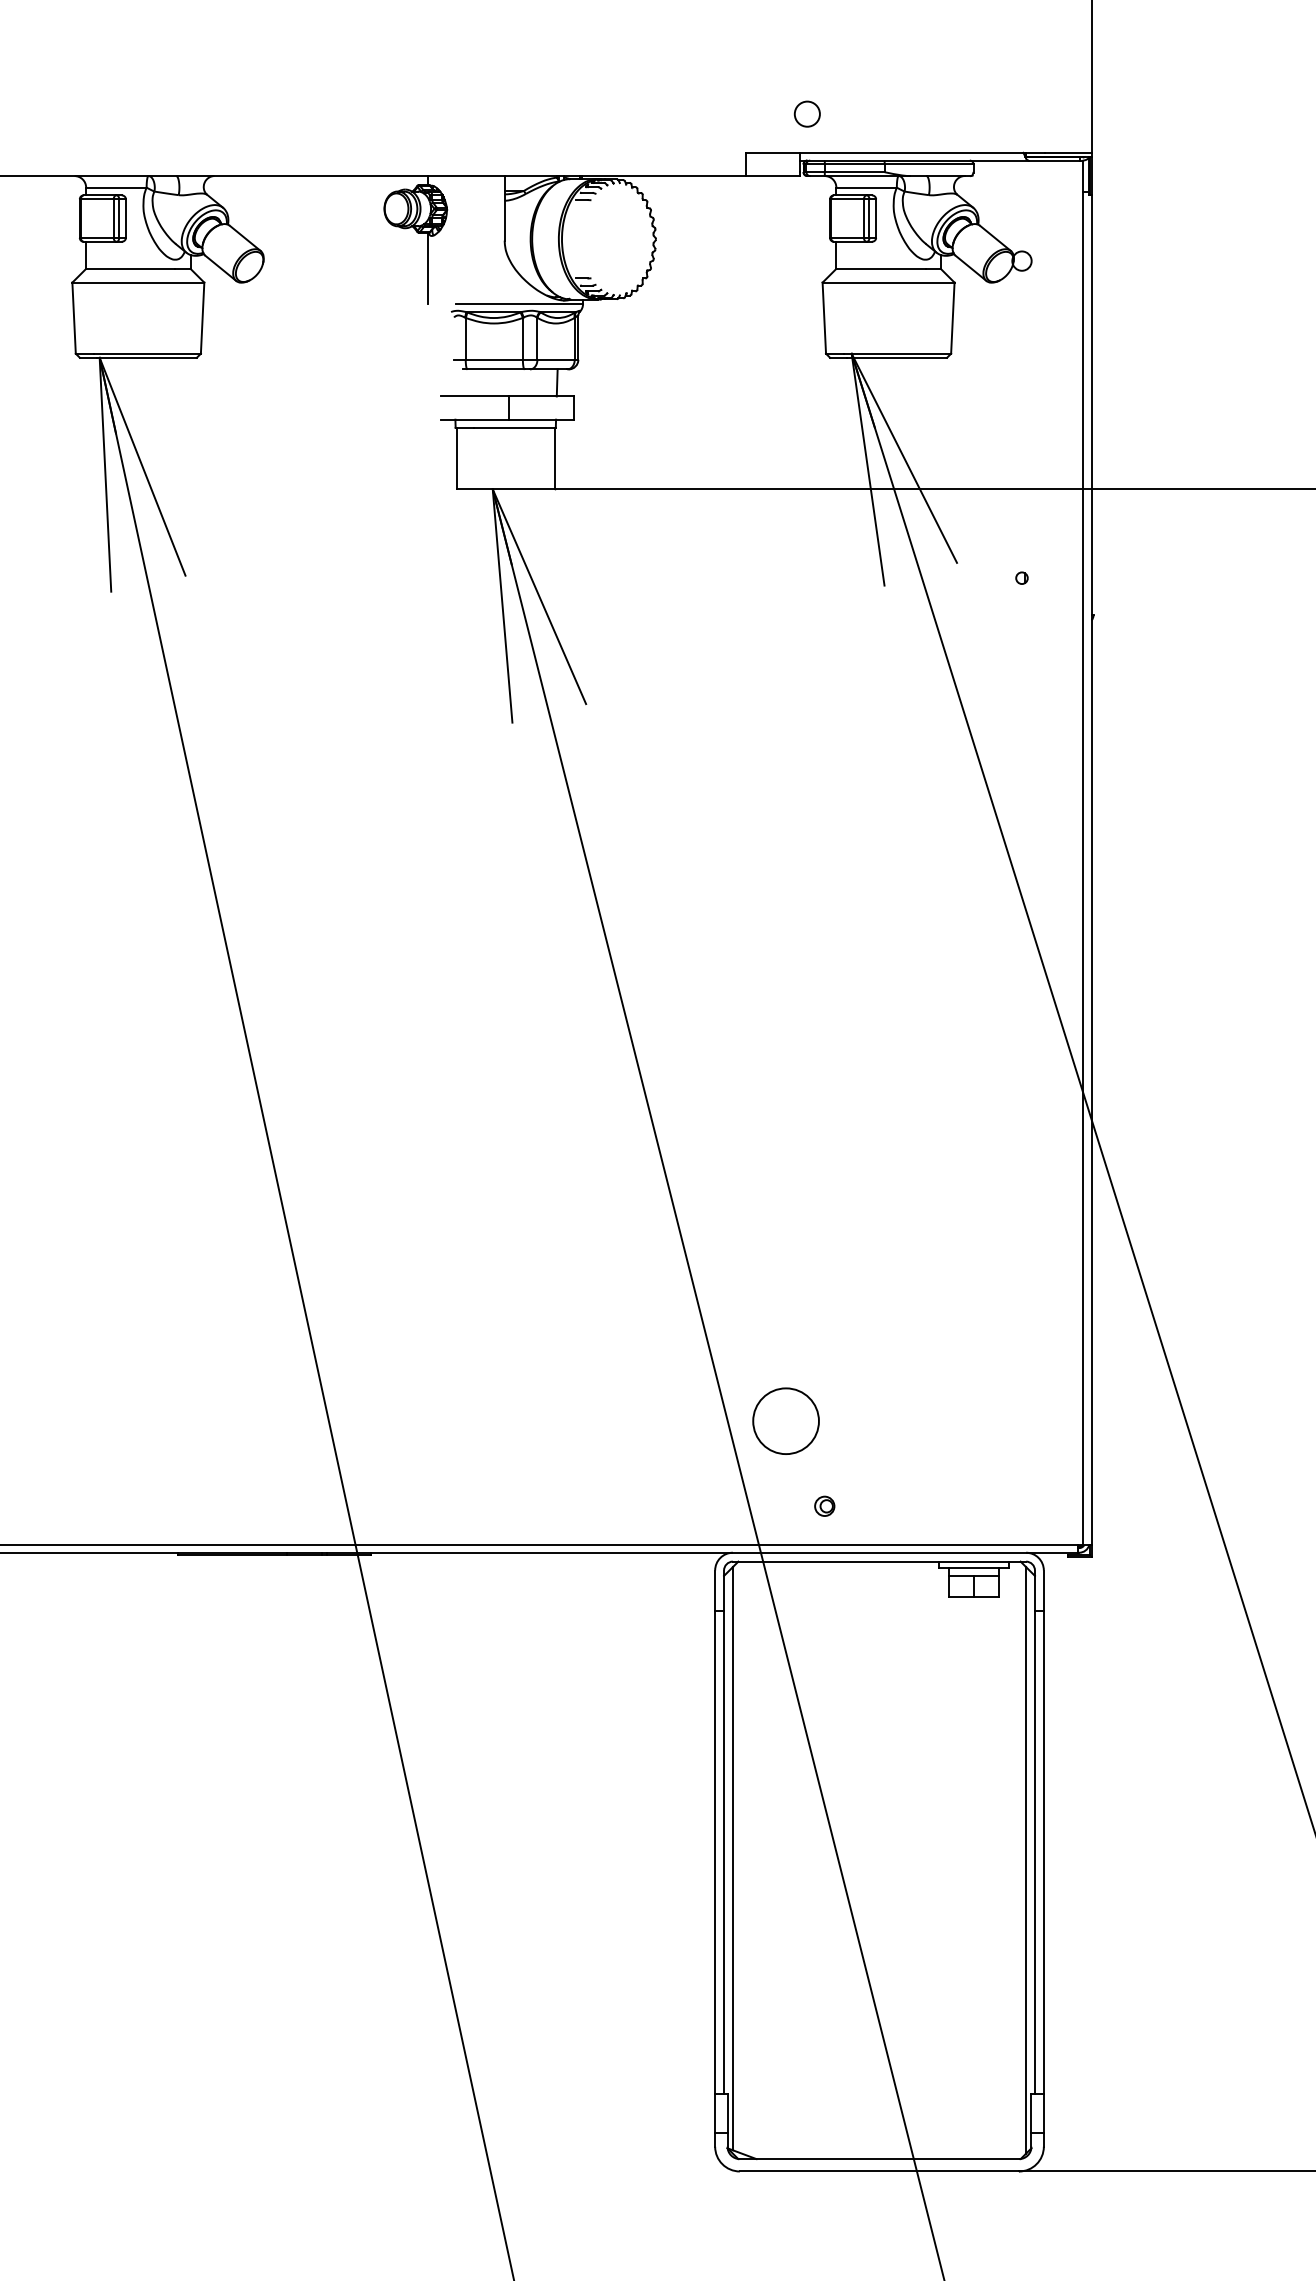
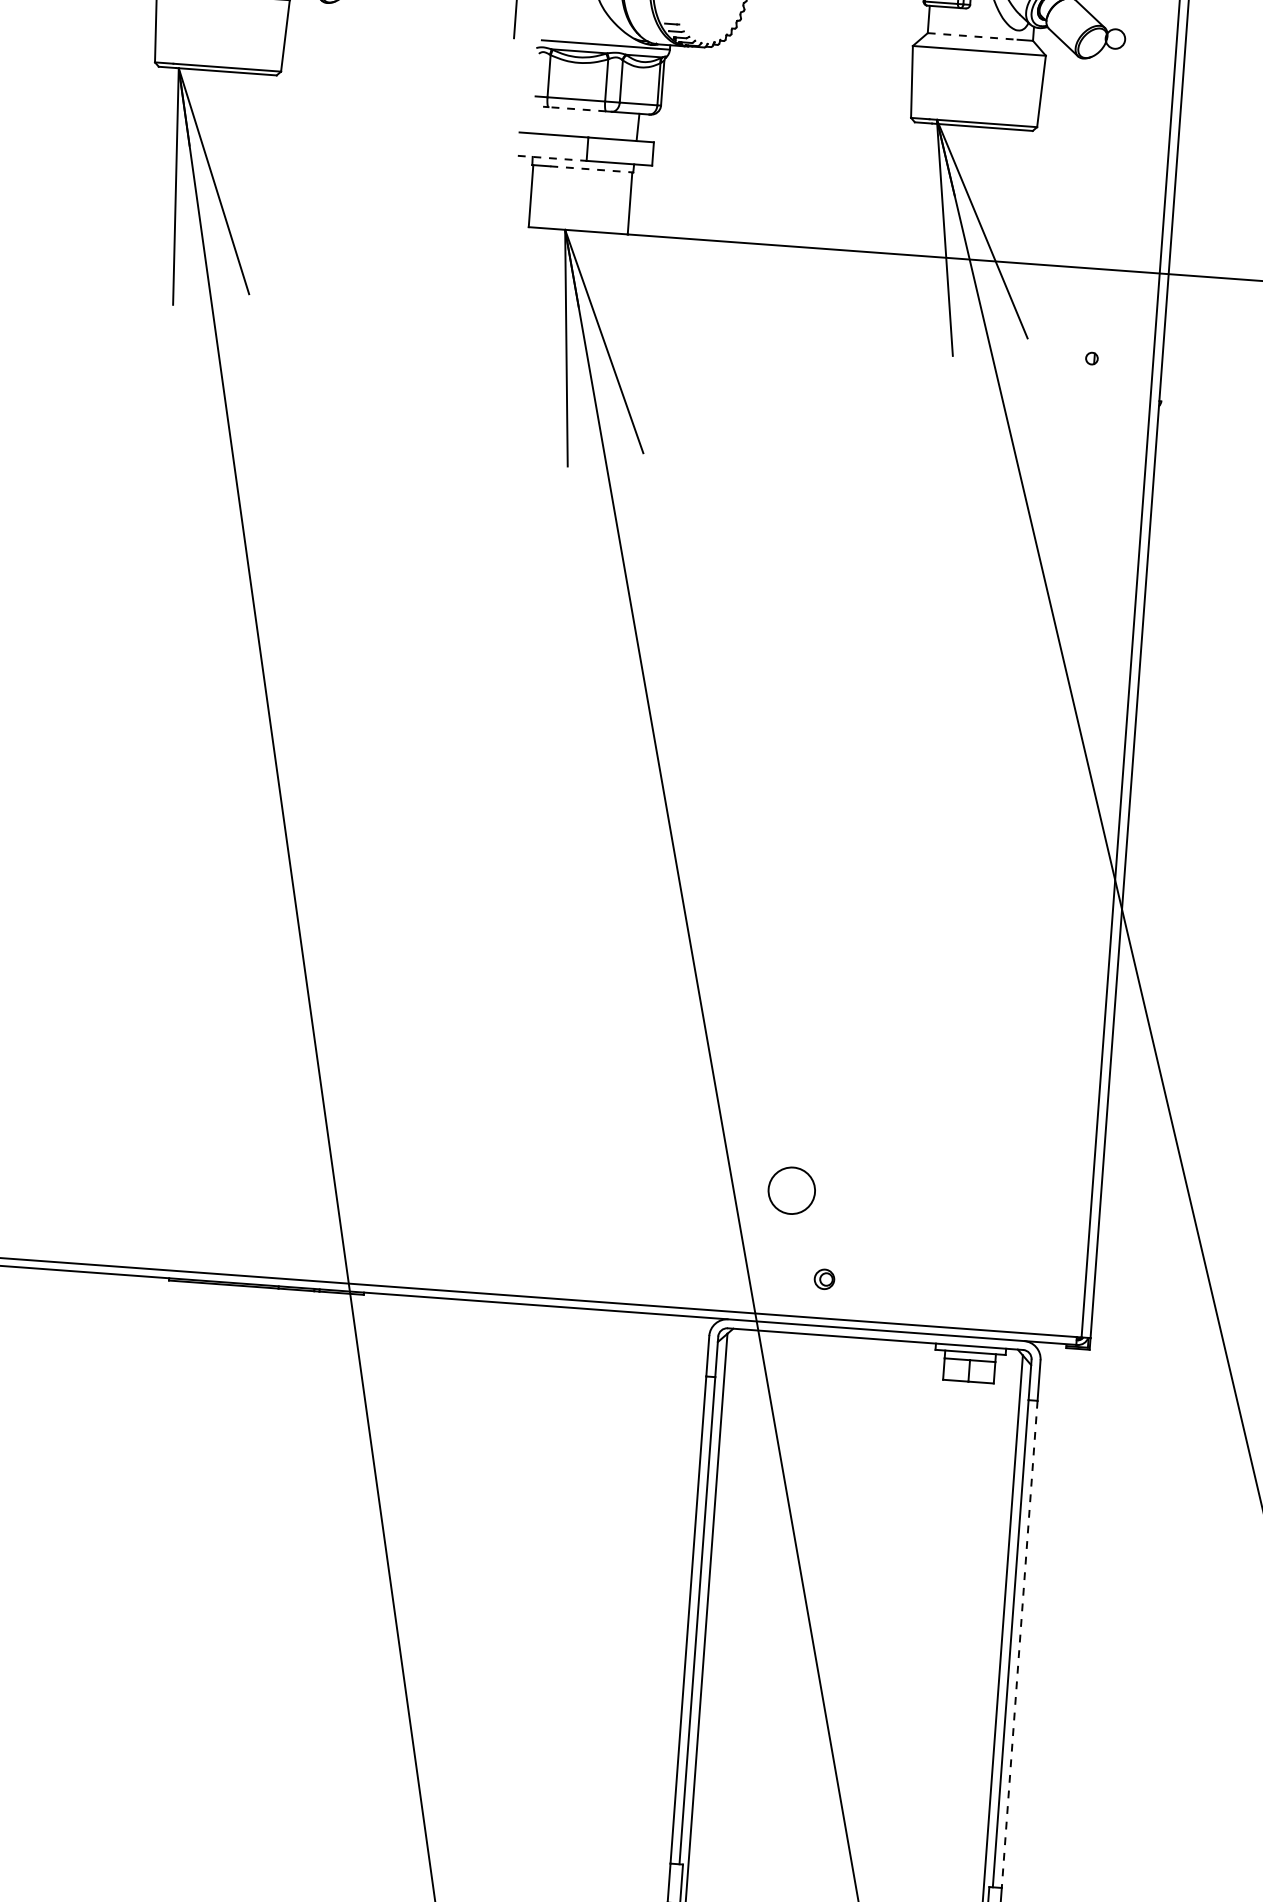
line: (880, 268) -> (972, 36), solid -> dashed
line: (496, 369) -> (577, 109), solid -> dashed
line: (475, 419) -> (552, 158), solid -> dashed
line: (515, 427) -> (592, 169), solid -> dashed
circle: (785, 1421) -> (791, 1190), size x0.7
line: (1043, 1852) -> (1019, 1644), solid -> dashed

